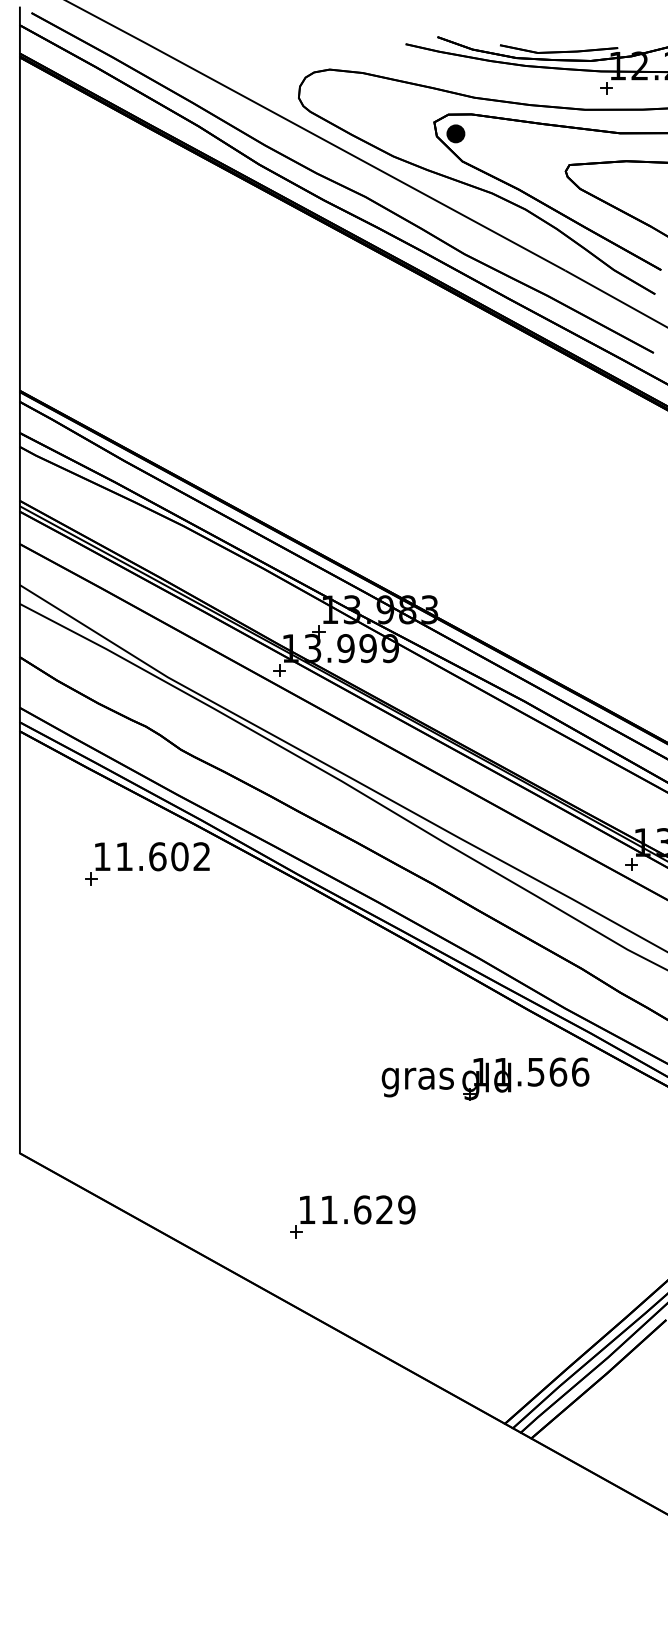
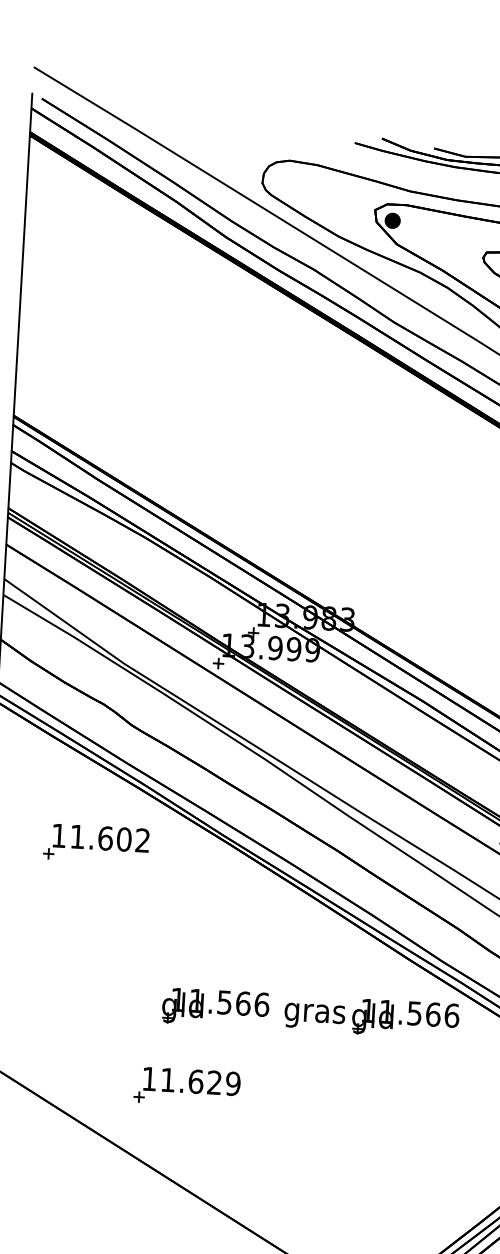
part: (147, 863) -> (96, 843), moved
part: (299, 1078) -> (215, 1007), added
part: (352, 1216) -> (187, 1086), moved

